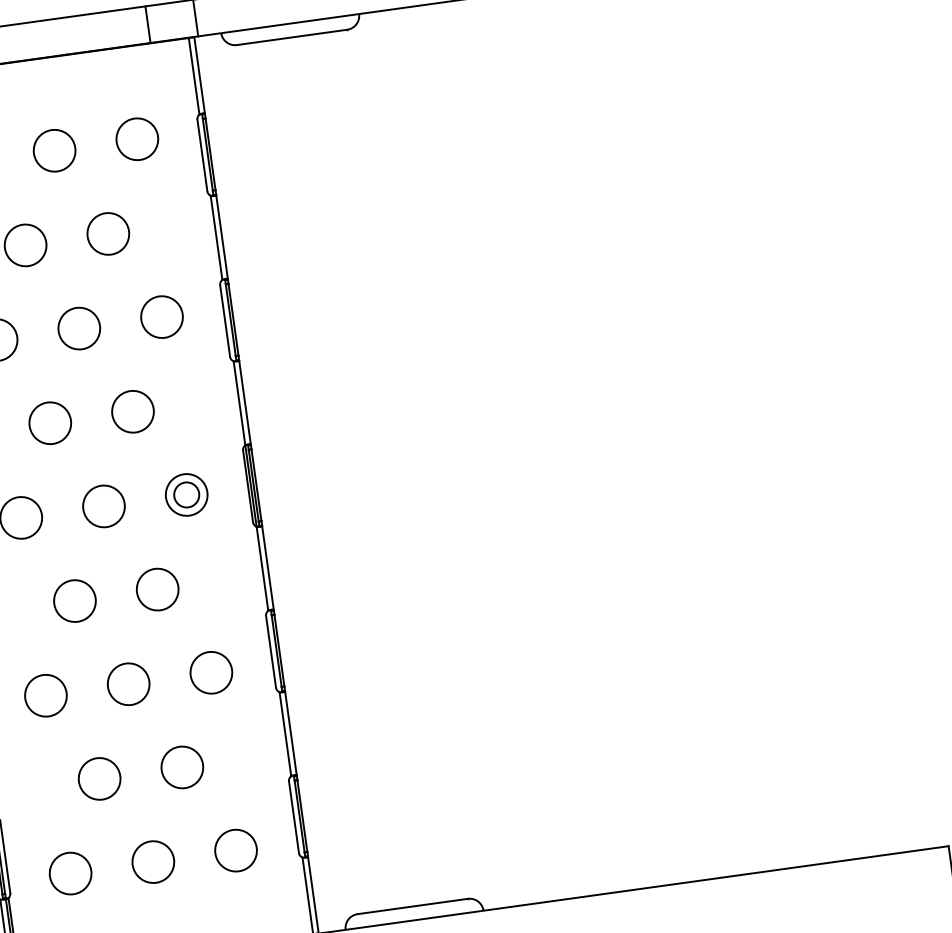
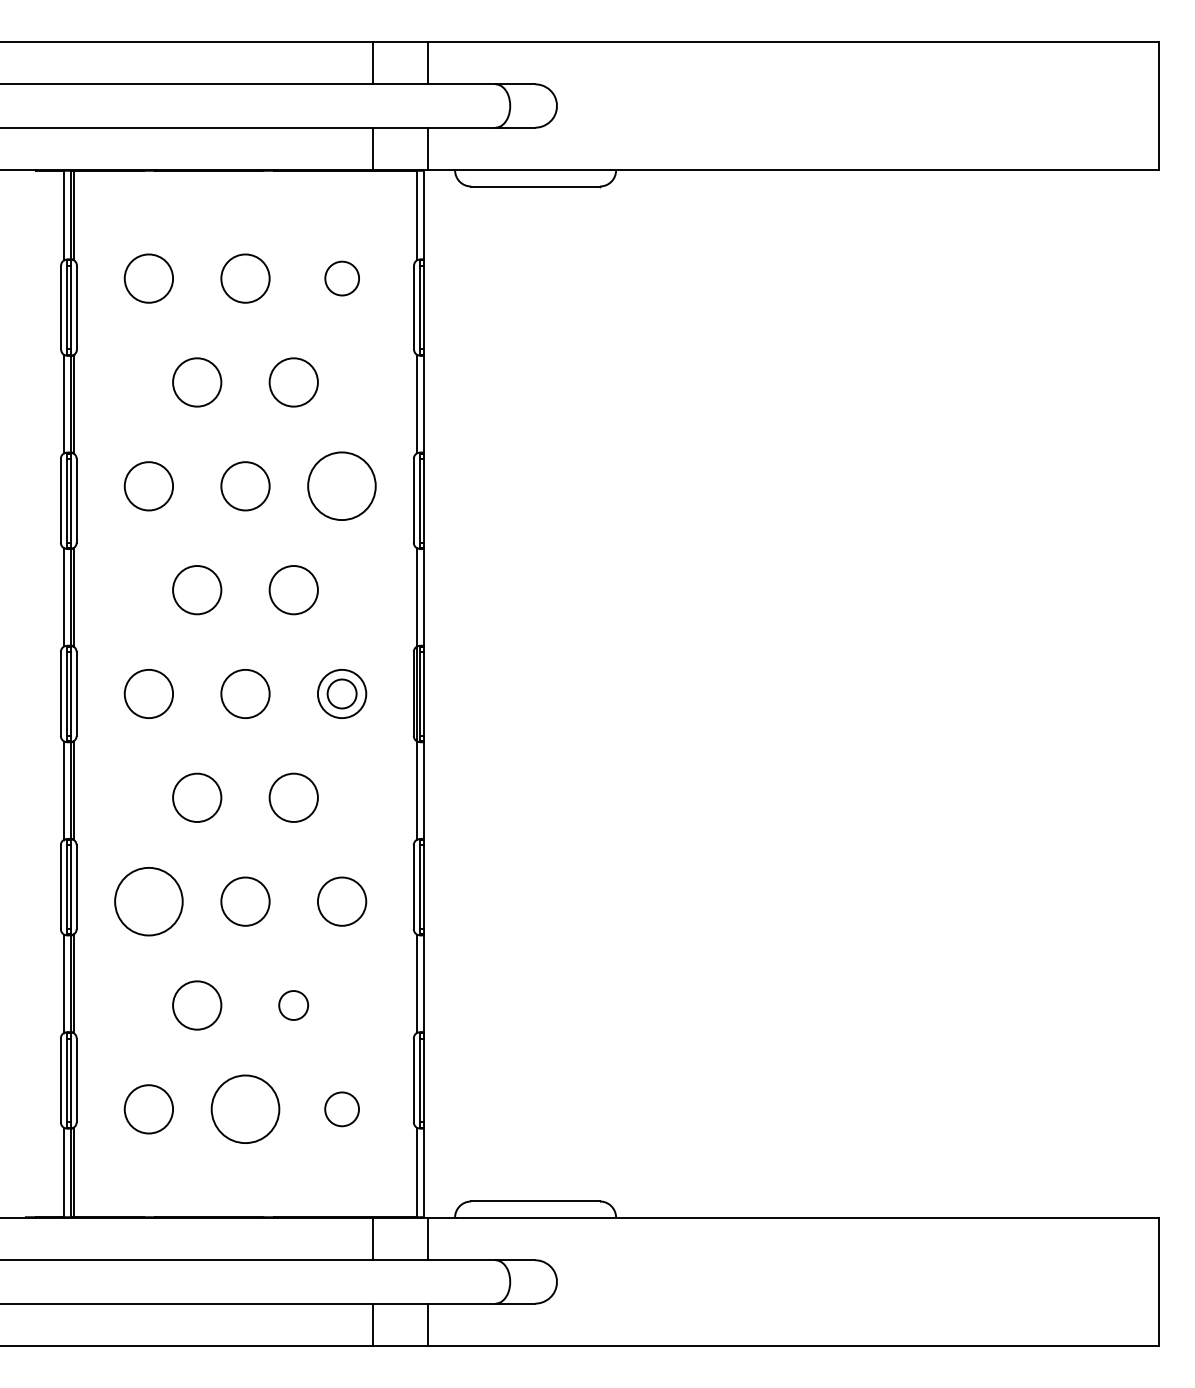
circle: (137, 139) -> (342, 278), size x0.7
circle: (162, 317) -> (342, 486), size x1.4
circle: (45, 695) -> (148, 901), size x1.4
circle: (182, 767) -> (293, 1005), size x0.6
circle: (235, 850) -> (341, 1109), size x0.7
circle: (153, 862) -> (245, 1109), size x1.4

